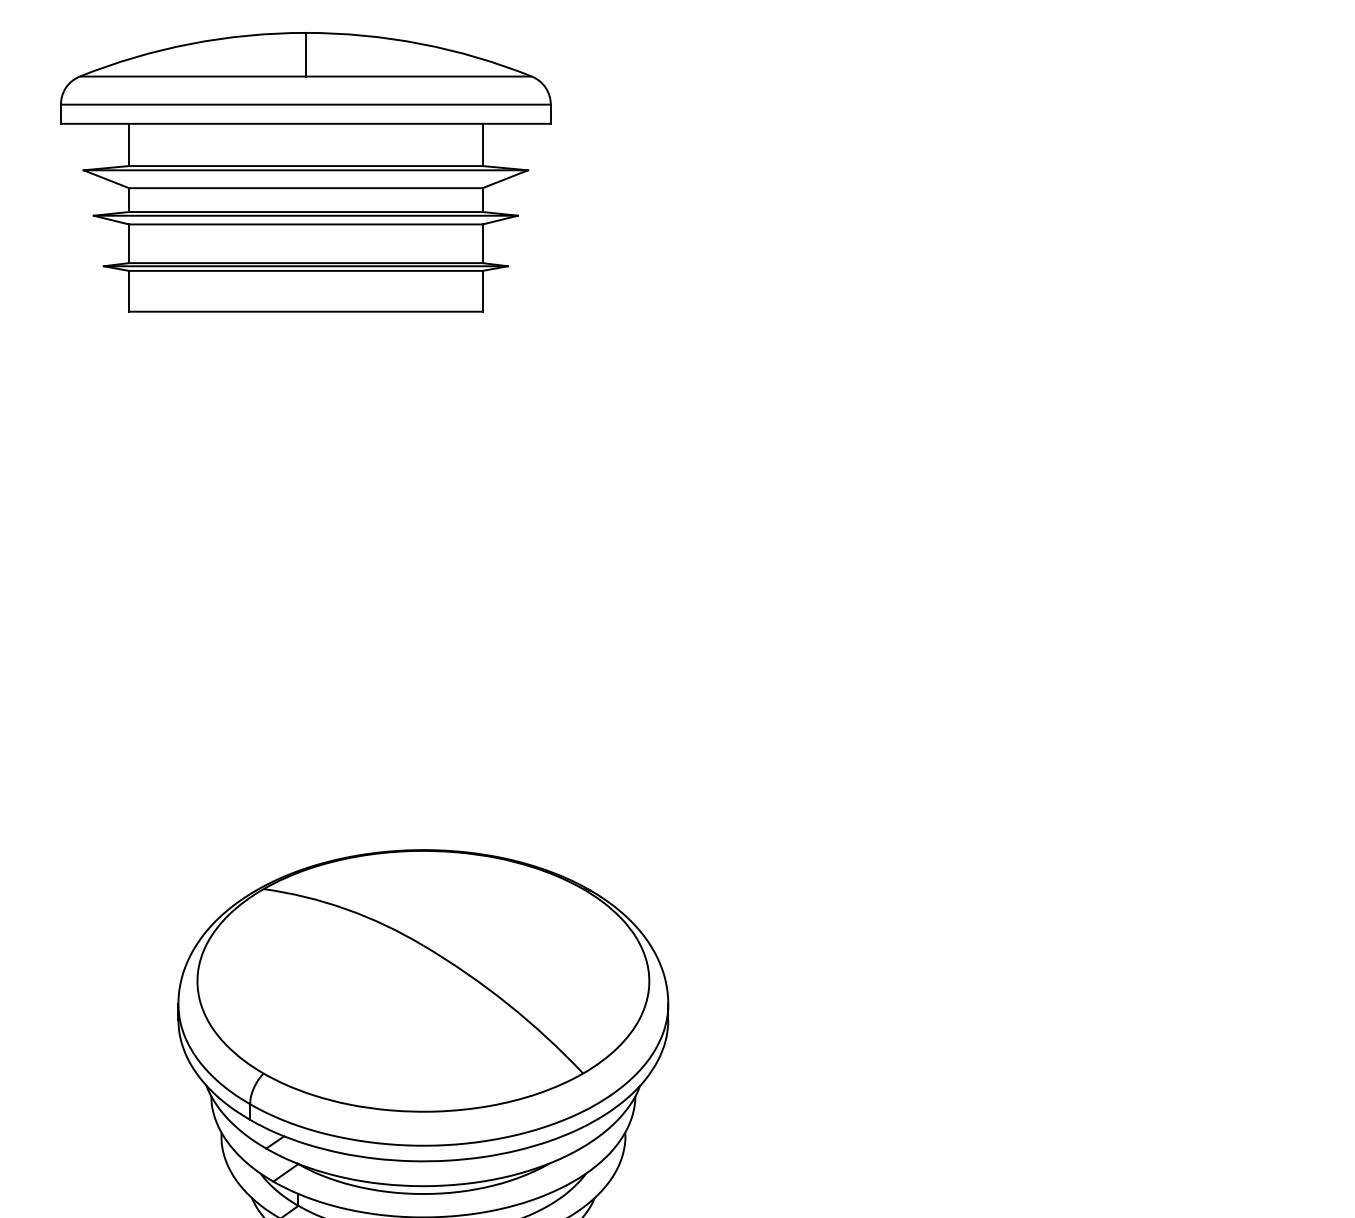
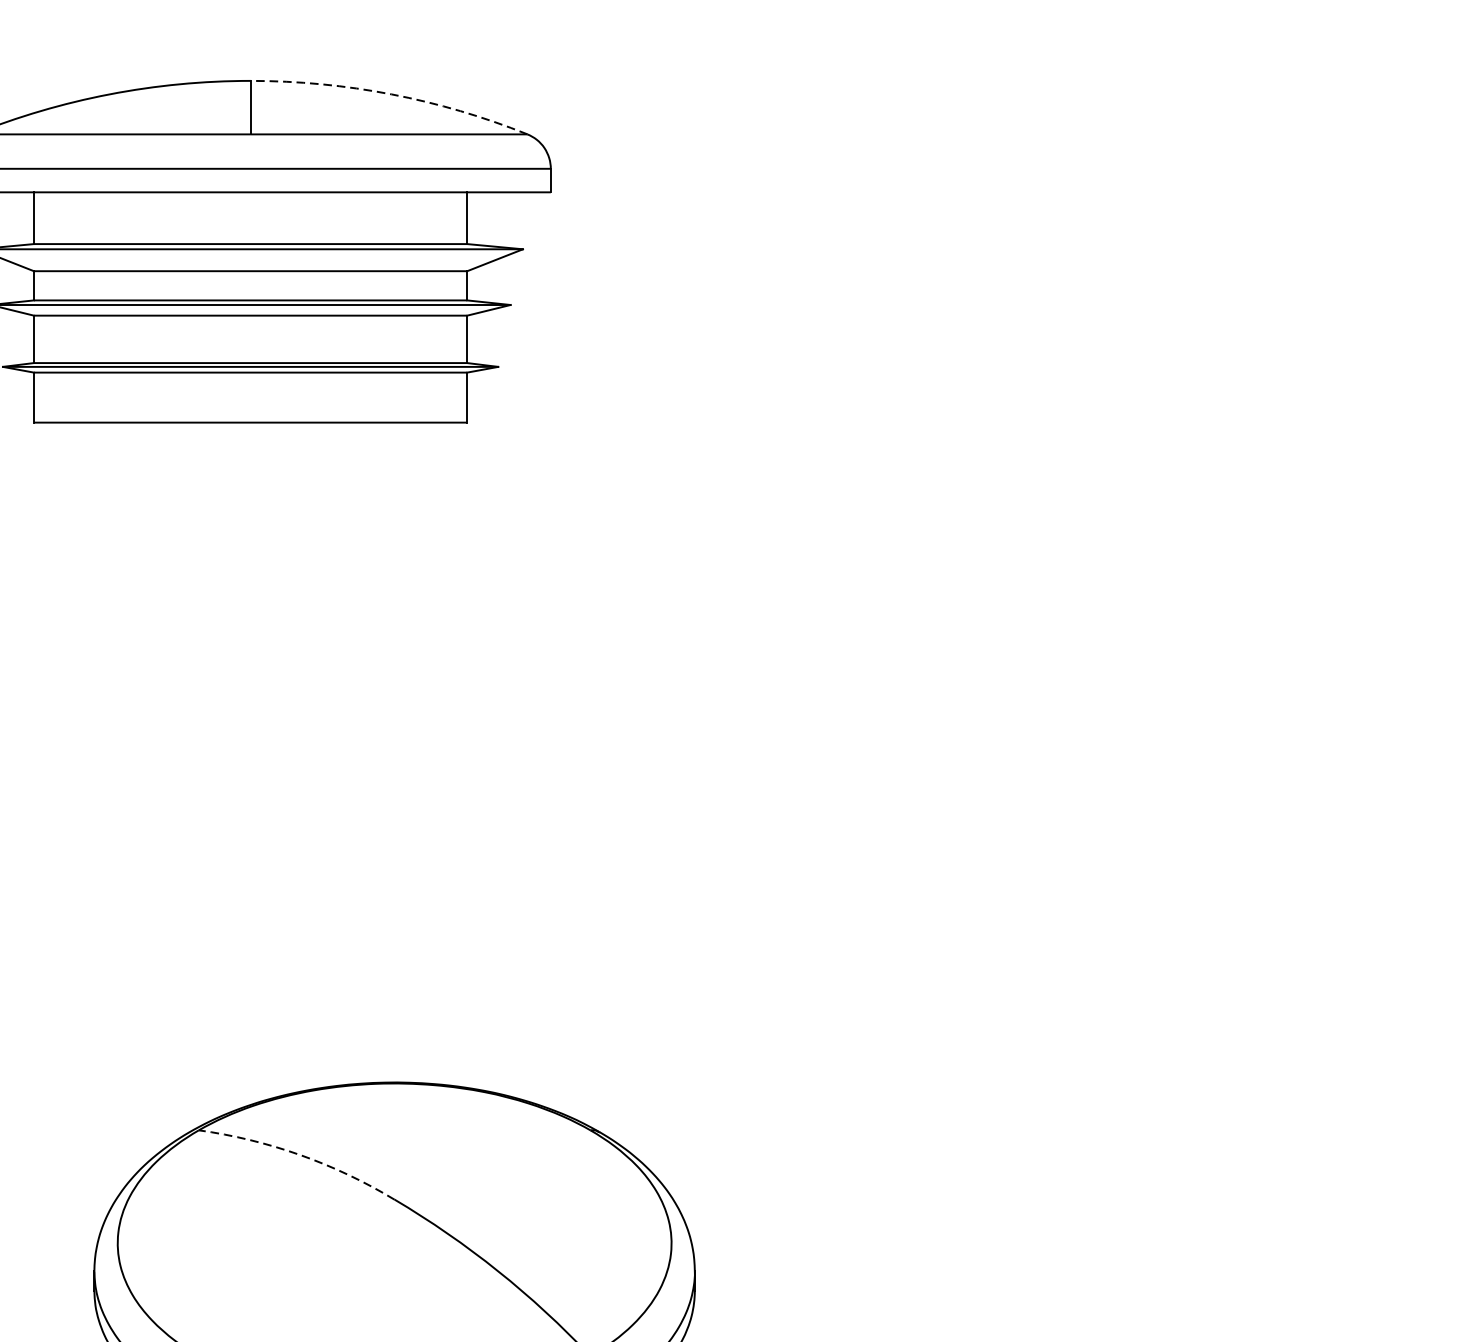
arc: (420, 43) -> (391, 93), solid -> dashed
arc: (346, 909) -> (300, 1155), solid -> dashed

